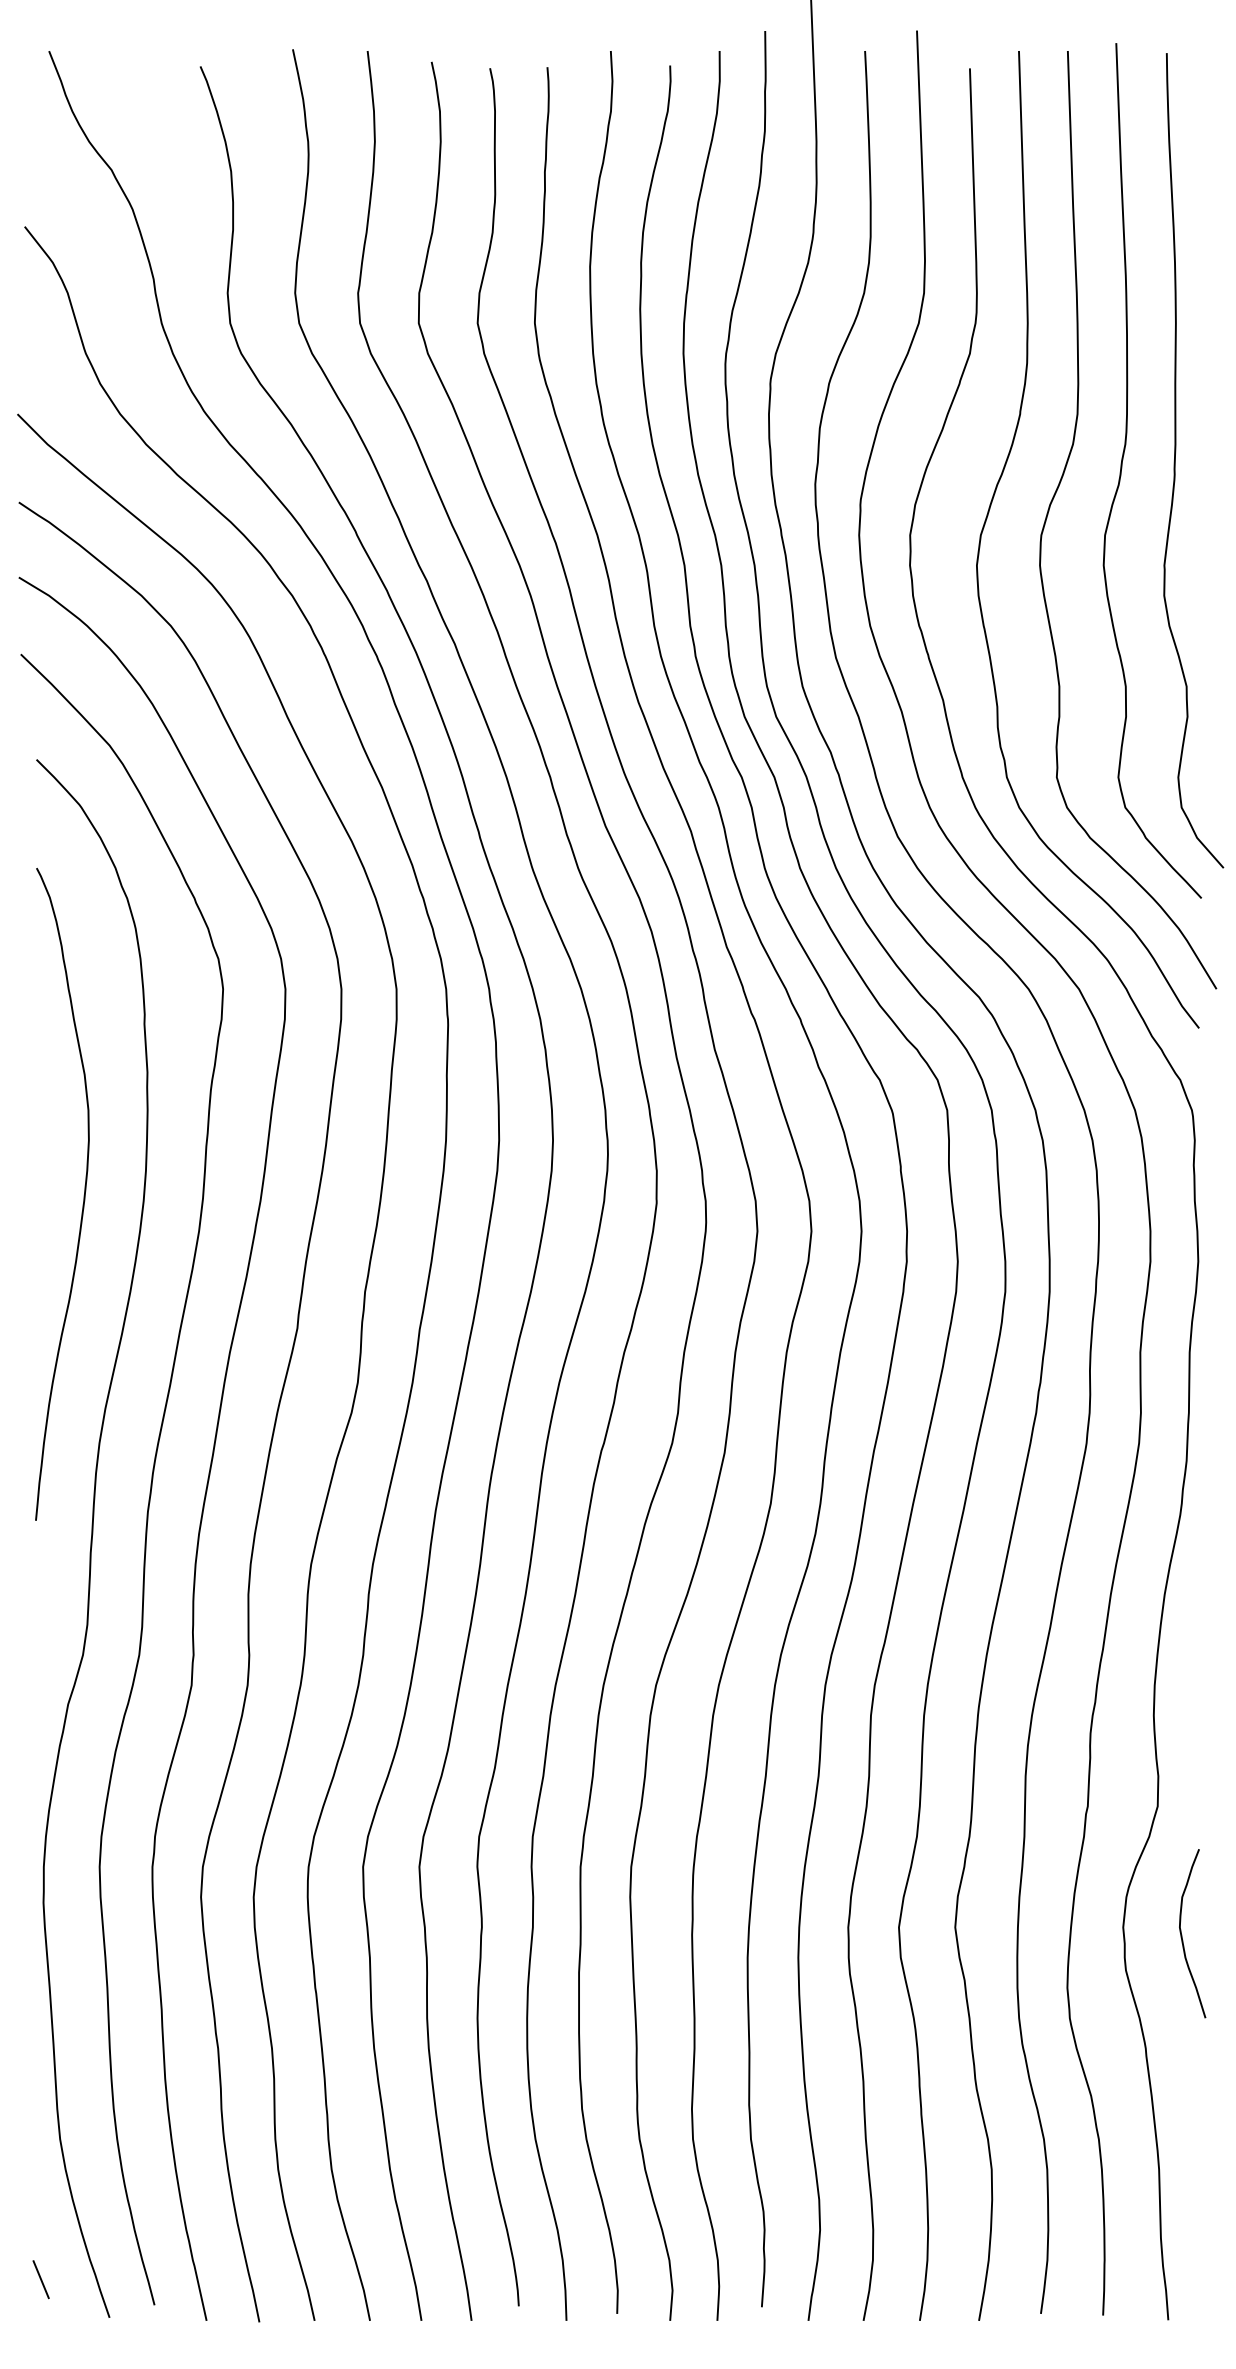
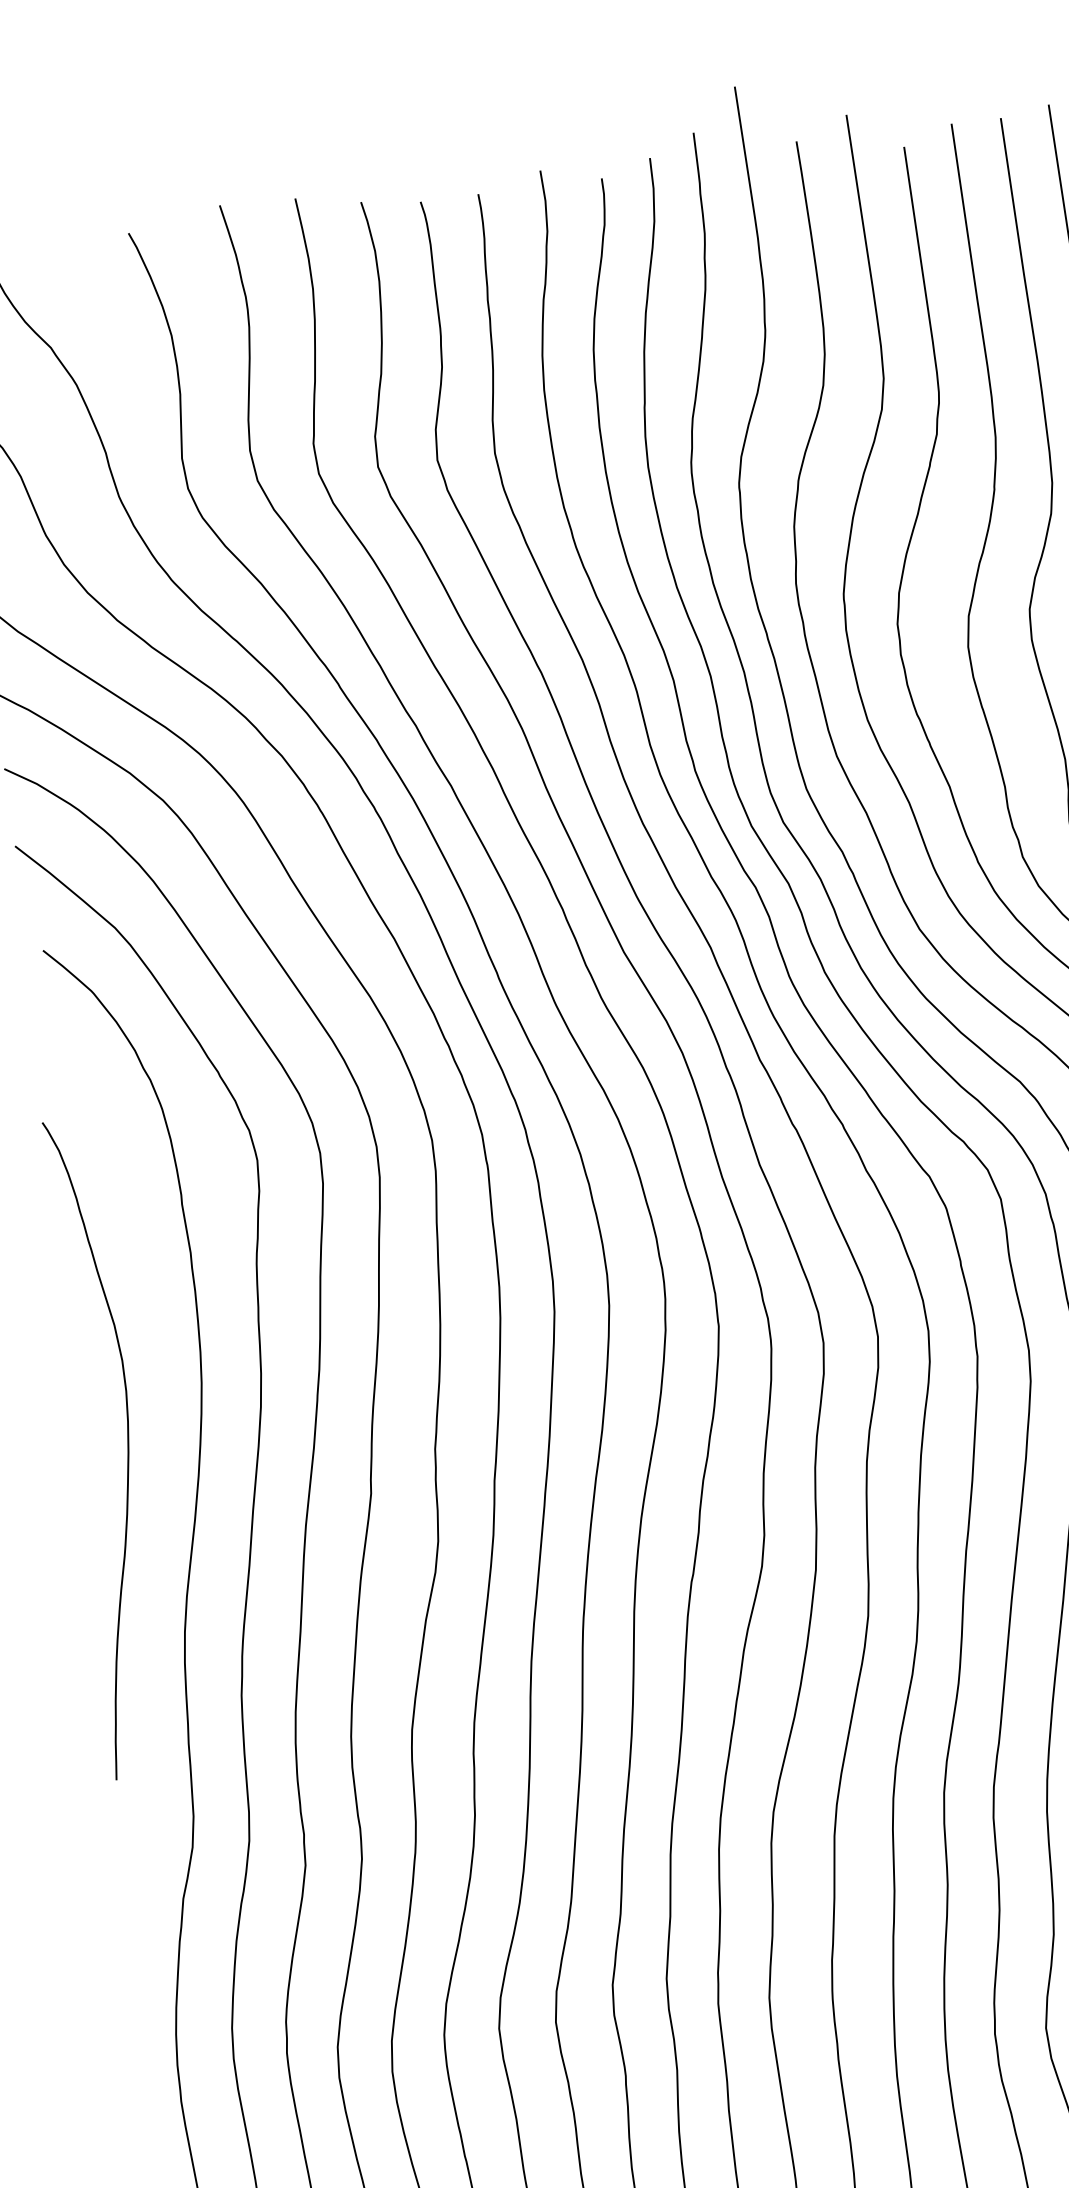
curve: (83, 1195) -> (127, 1447), moved

